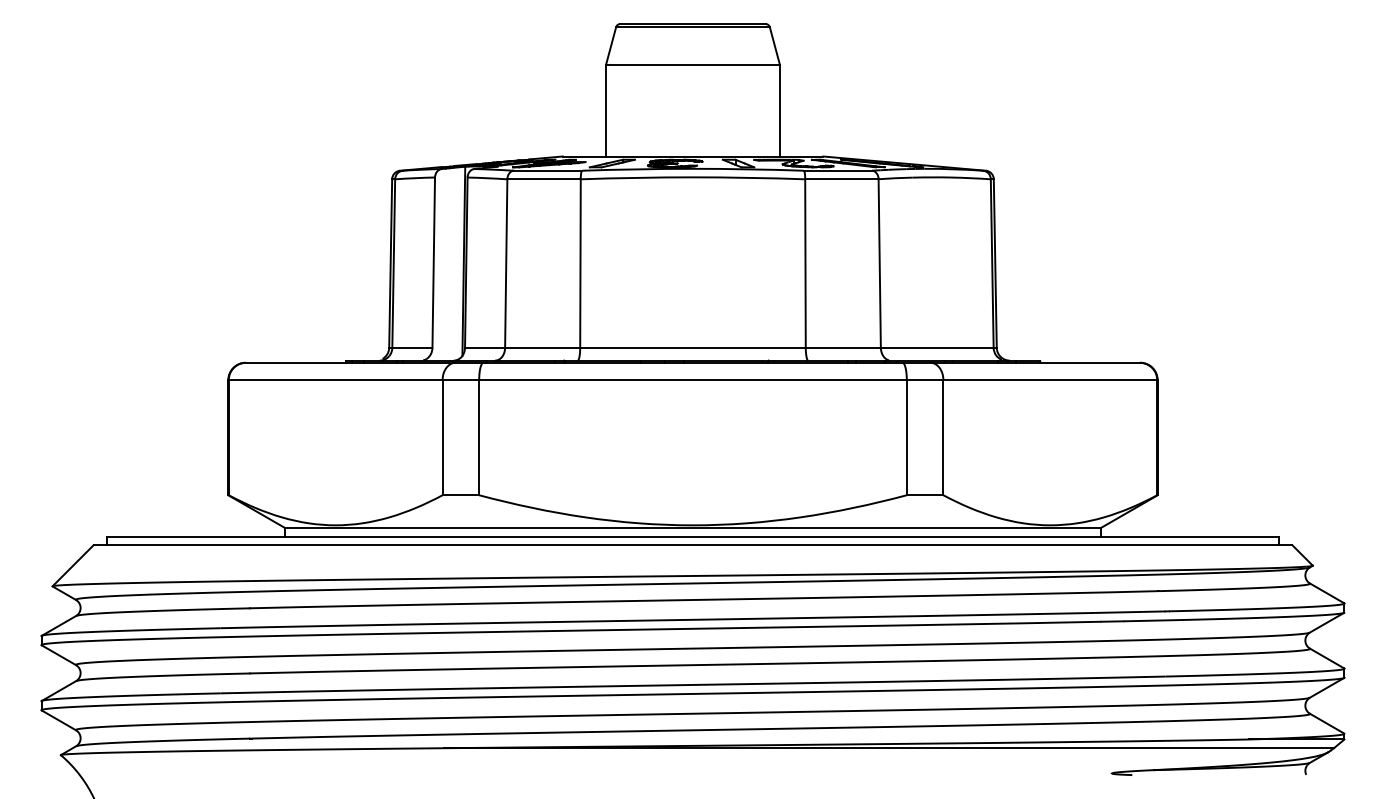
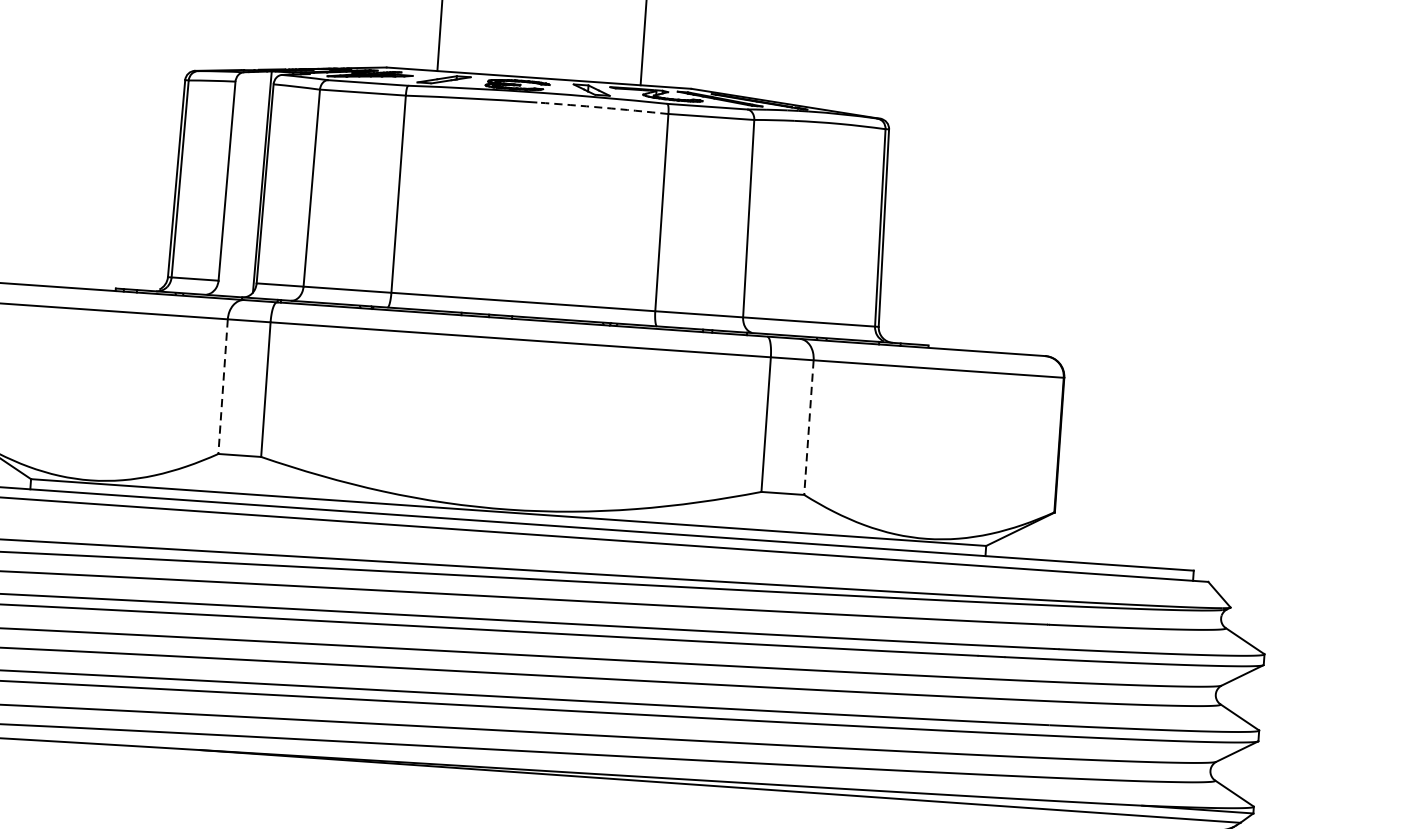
arc: (749, 177) -> (603, 107), solid -> dashed
line: (442, 437) -> (222, 386), solid -> dashed
line: (943, 437) -> (809, 427), solid -> dashed

